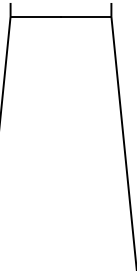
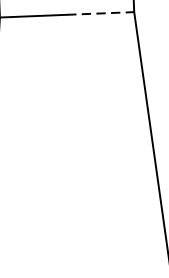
line: (86, 16) -> (101, 13), solid -> dashed

